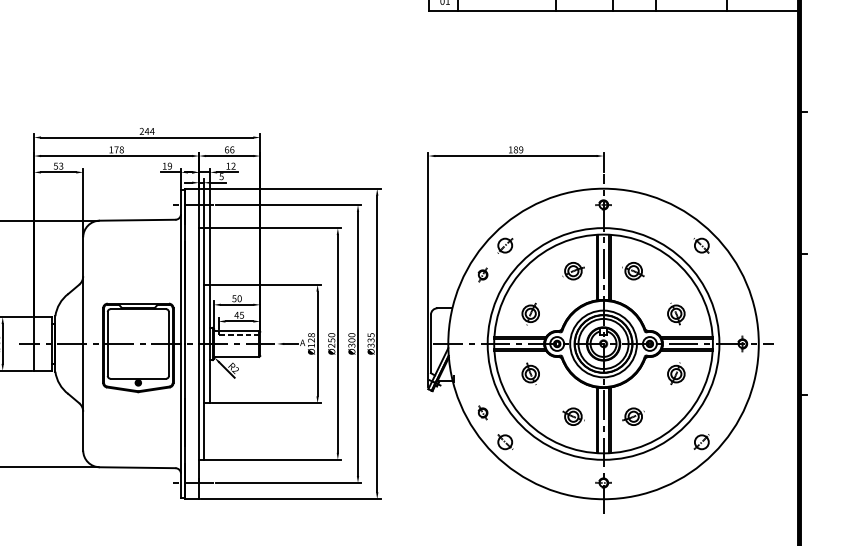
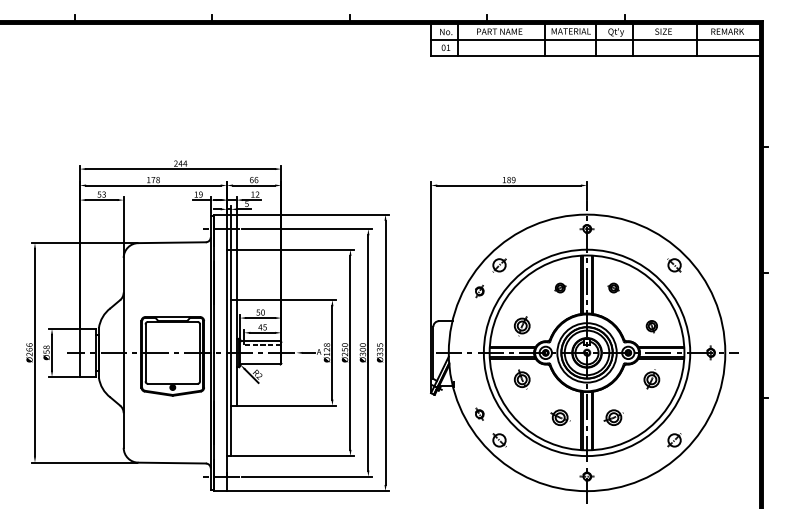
part: (573, 270) -> (560, 287), size x0.6
part: (633, 270) -> (613, 287), size x0.6
part: (675, 314) -> (651, 326), size x0.7

